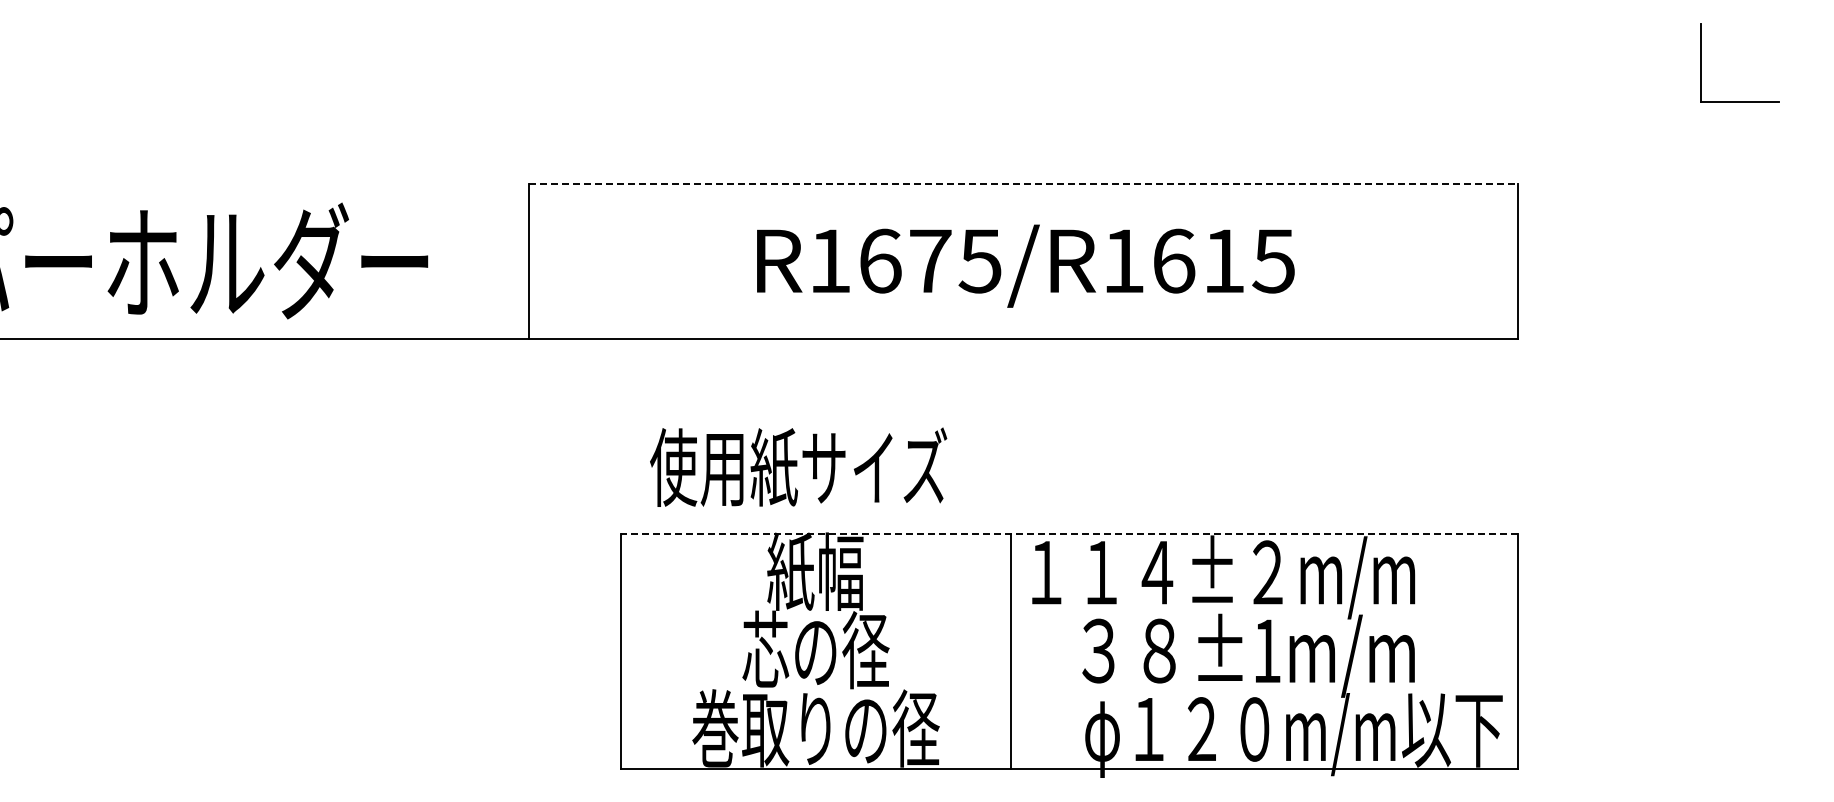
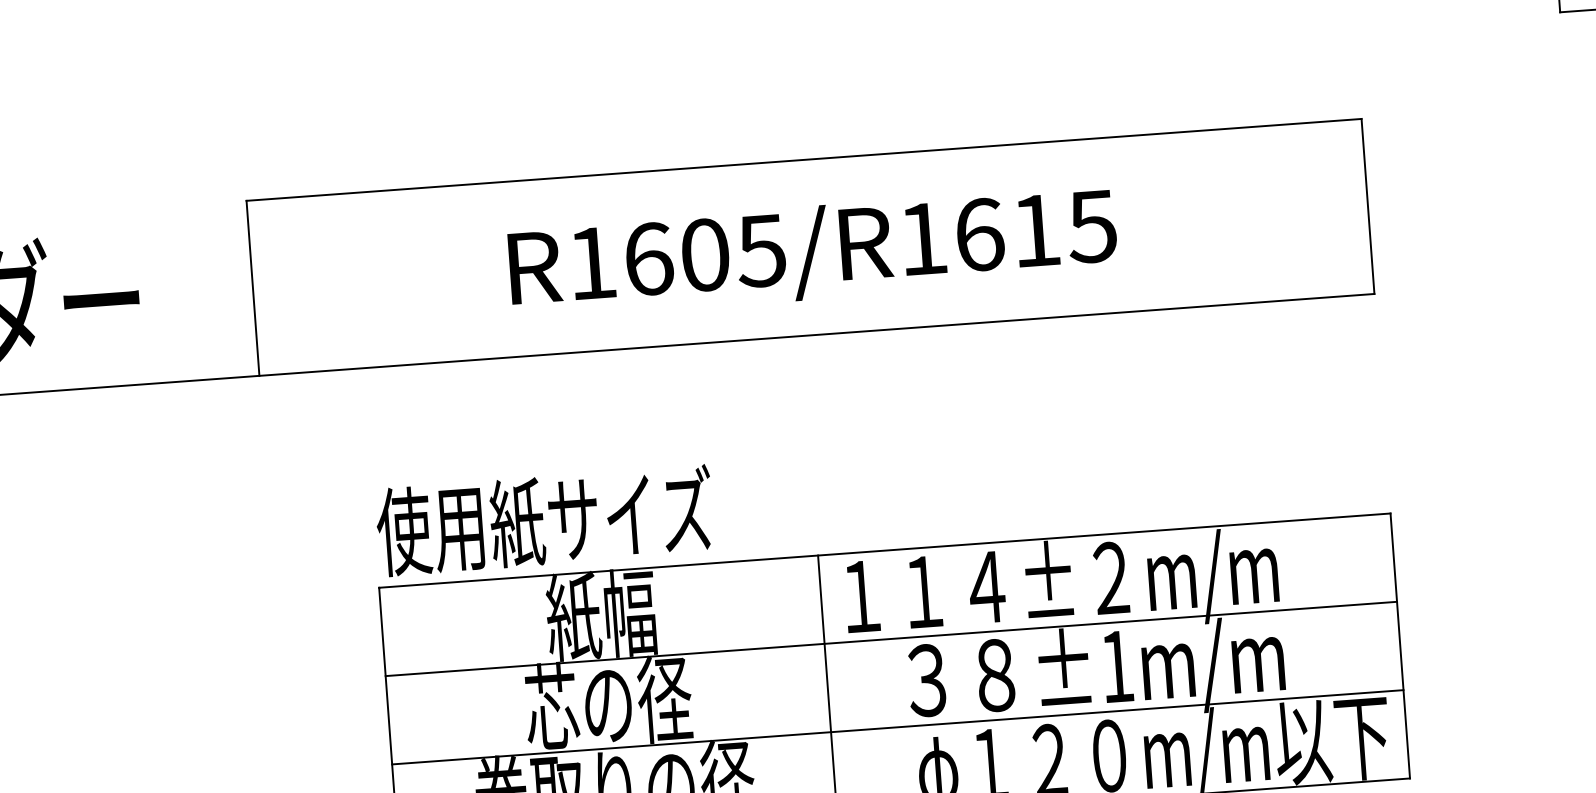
line: (1023, 183) -> (803, 159), dashed -> solid
text: (930, 260) -> (705, 254), R1675/R1615 -> R1605/R1615
text: (798, 466) -> (544, 519), moved
line: (1069, 533) -> (884, 550), dashed -> solid
line: (1069, 612) -> (891, 639), added
line: (1069, 690) -> (897, 727), added

